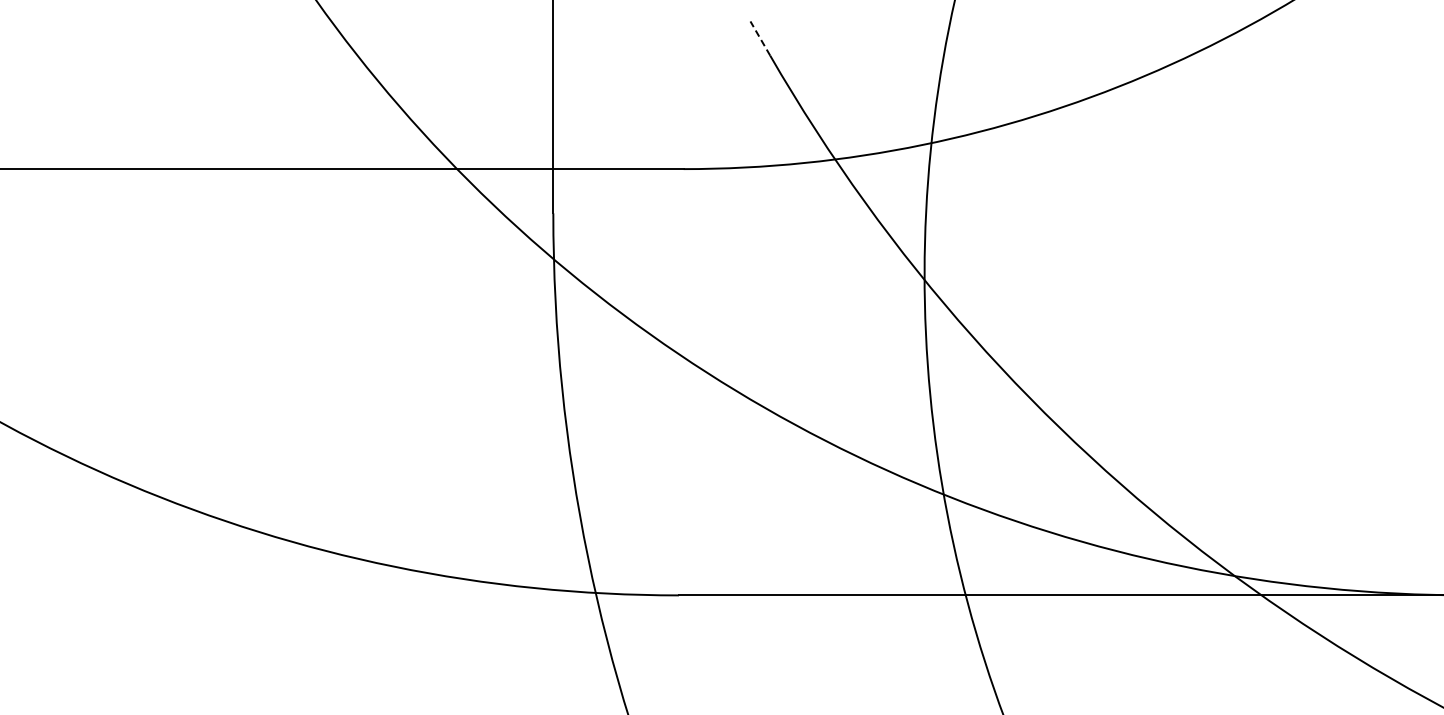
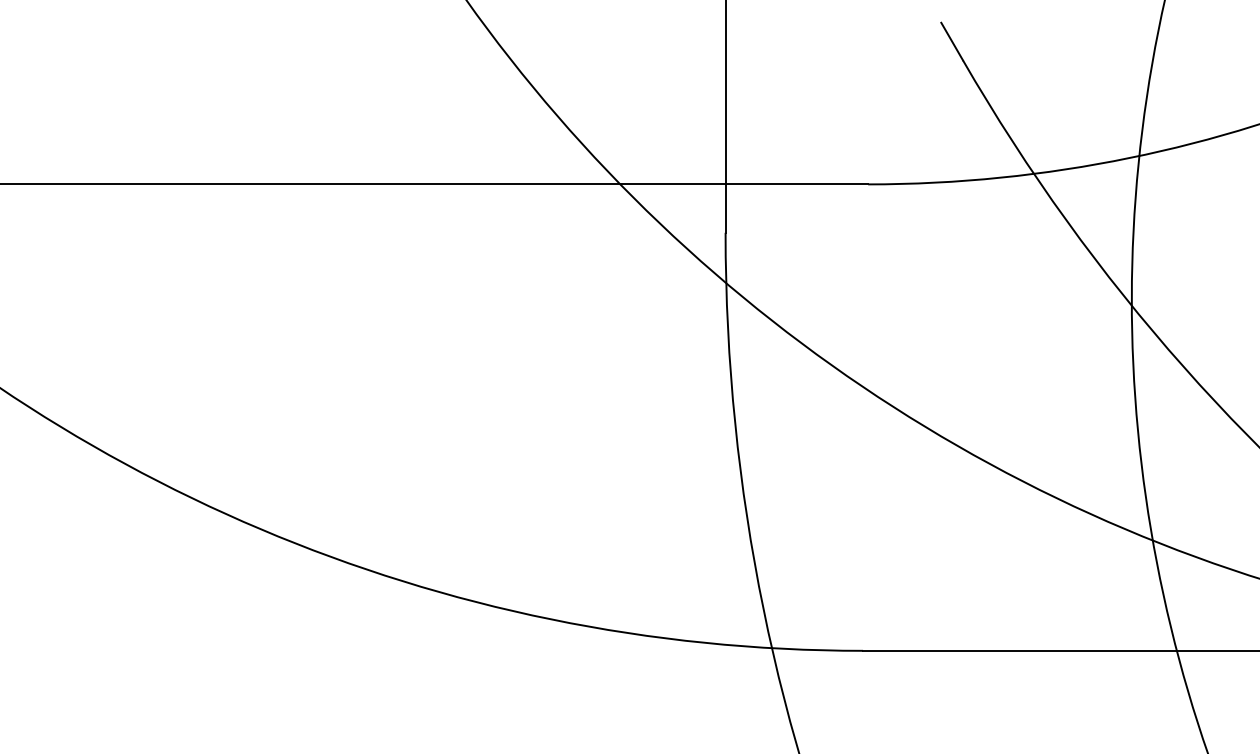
line: (760, 38) -> (952, 41), dashed -> solid

